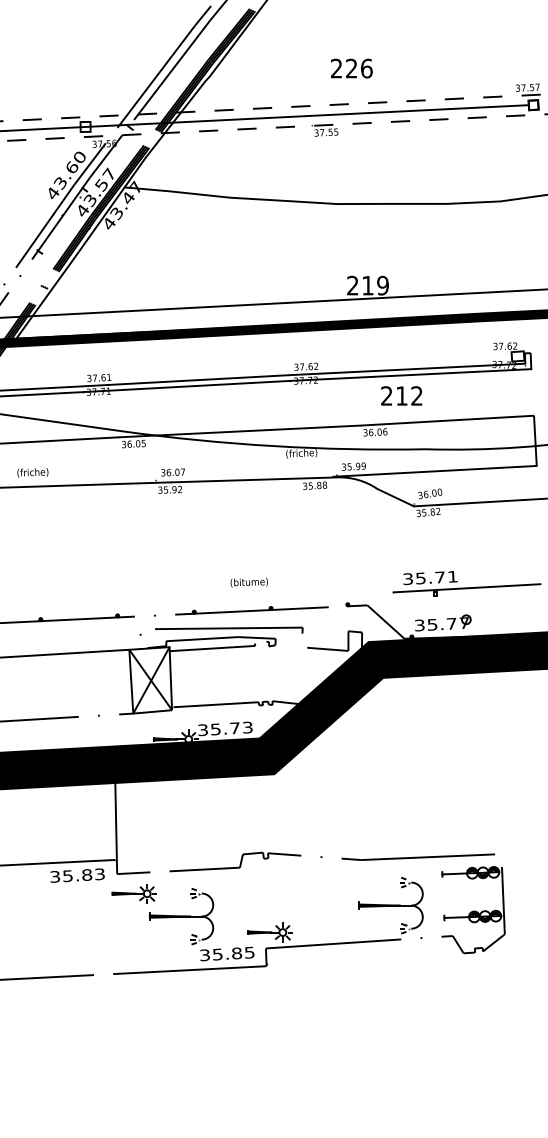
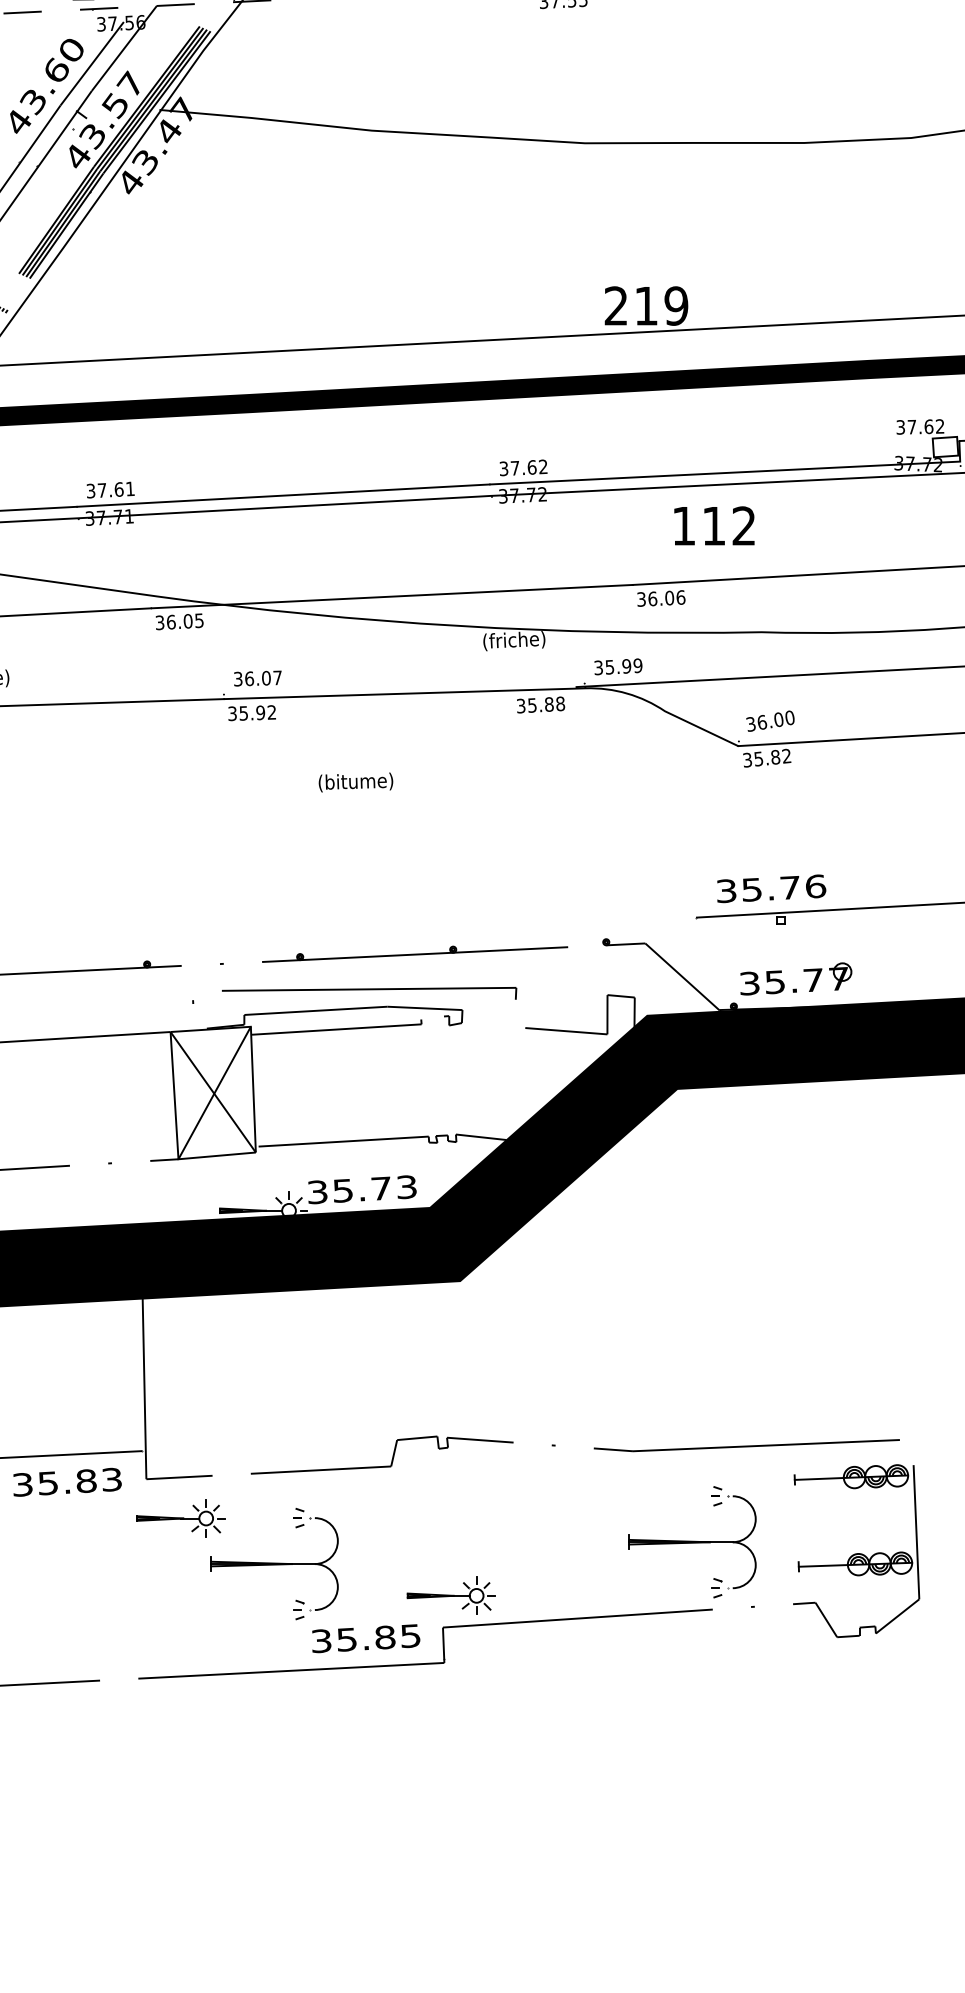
text: (386, 395) -> (683, 525), 212 -> 112
text: (453, 576) -> (816, 885), 35.71 -> 35.76
text: (248, 582) -> (354, 782), moved

